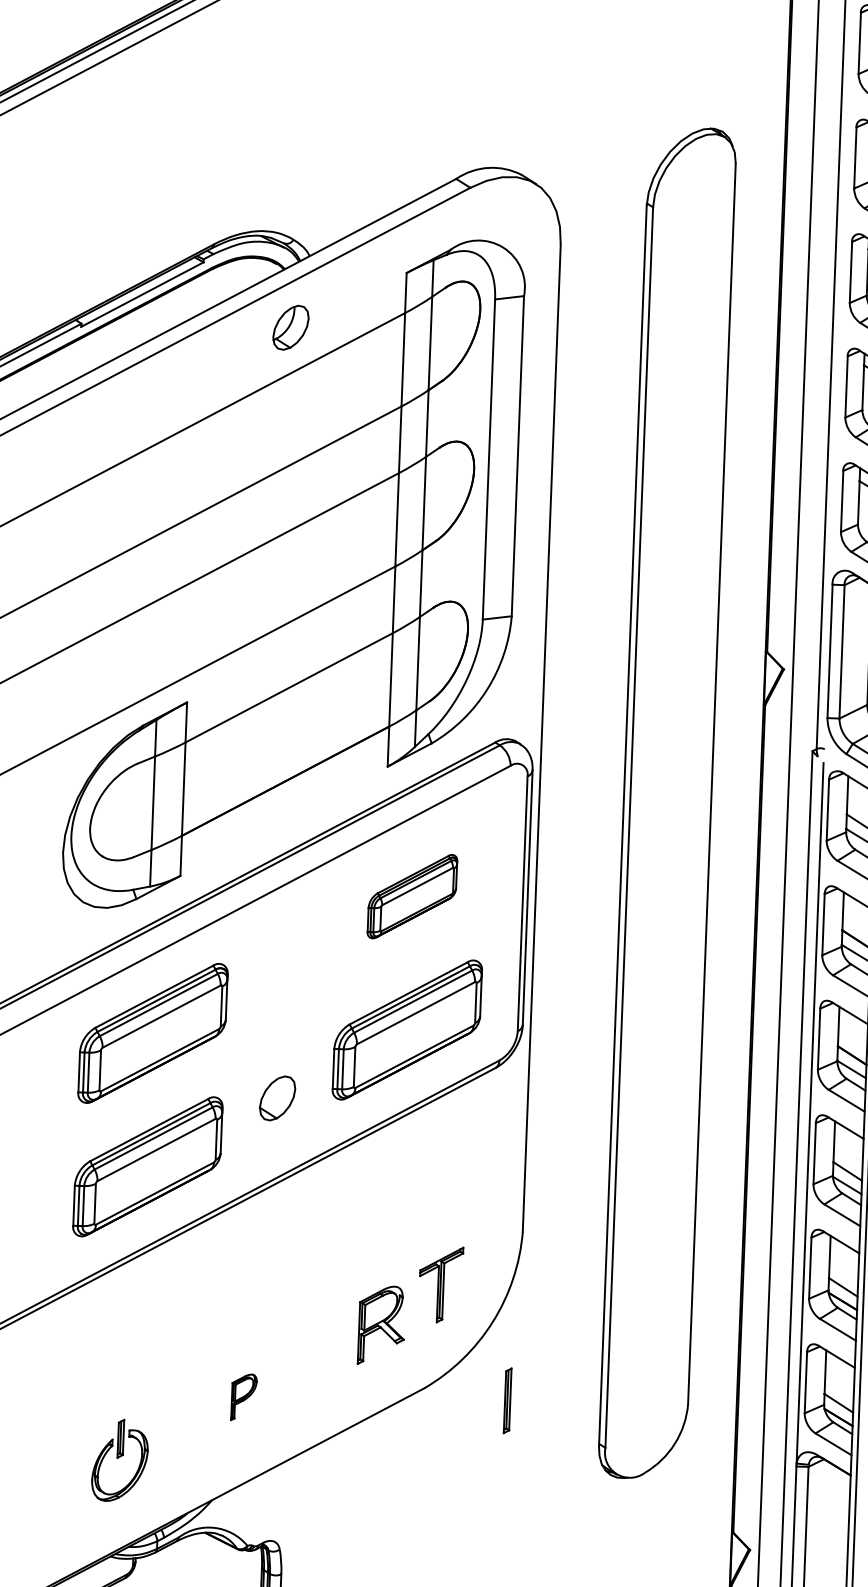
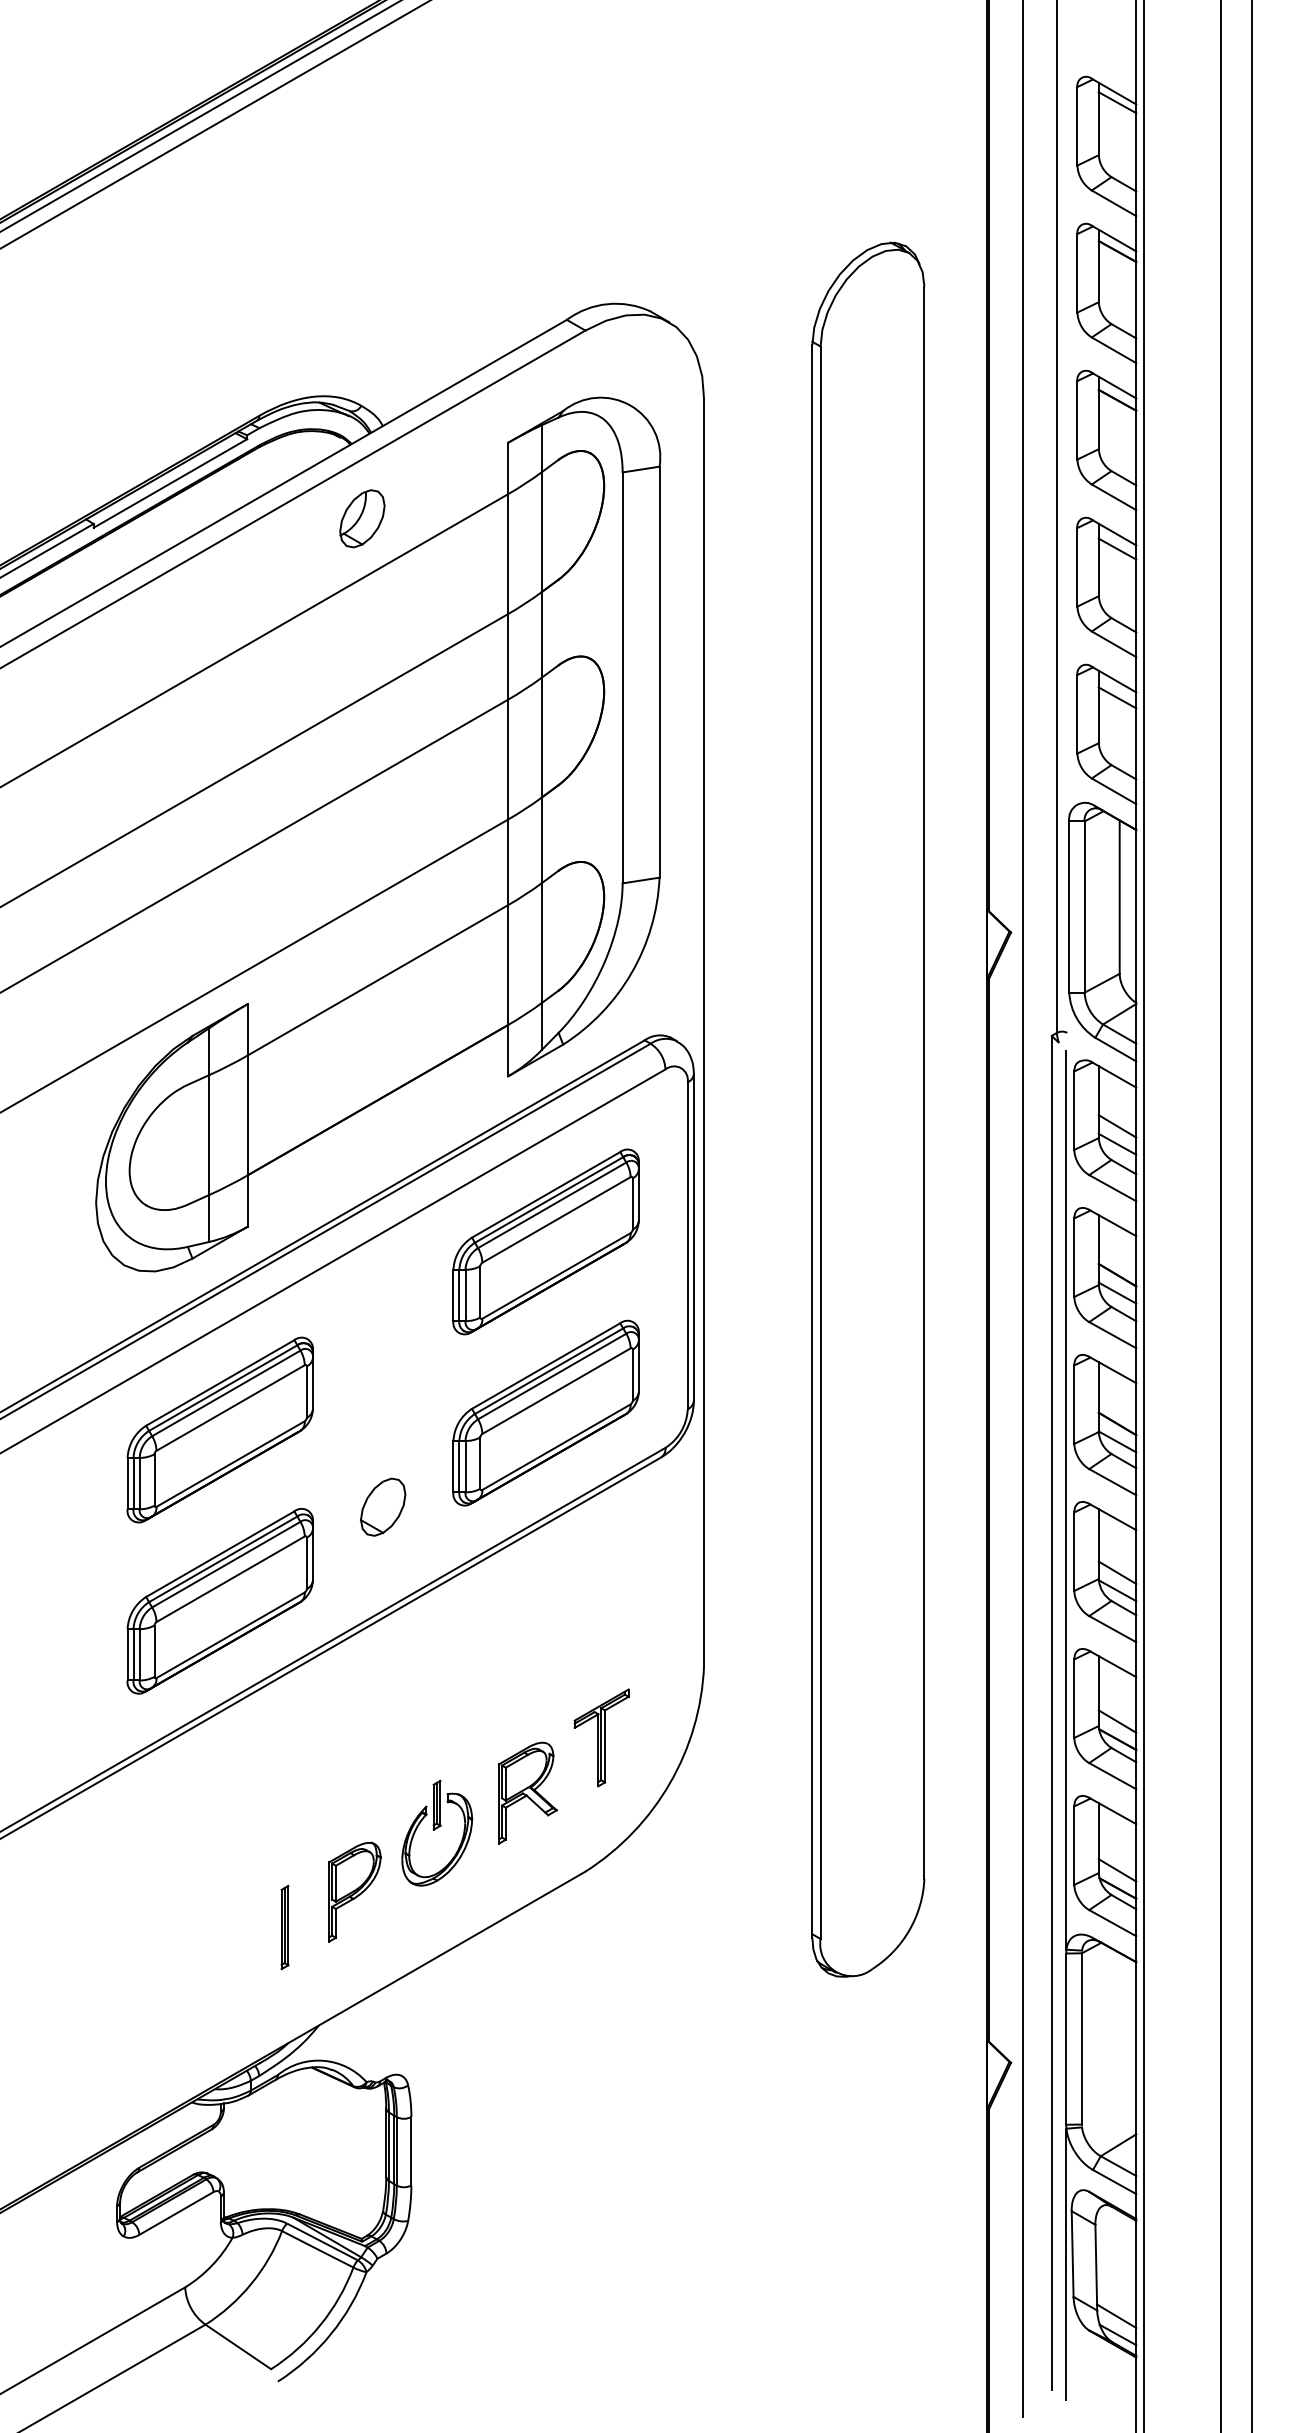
part: (411, 896) -> (545, 1241), size x1.67
part: (243, 1396) -> (354, 1891), size x1.67
part: (507, 1400) -> (284, 1927), moved
part: (120, 1460) -> (437, 1832), moved

